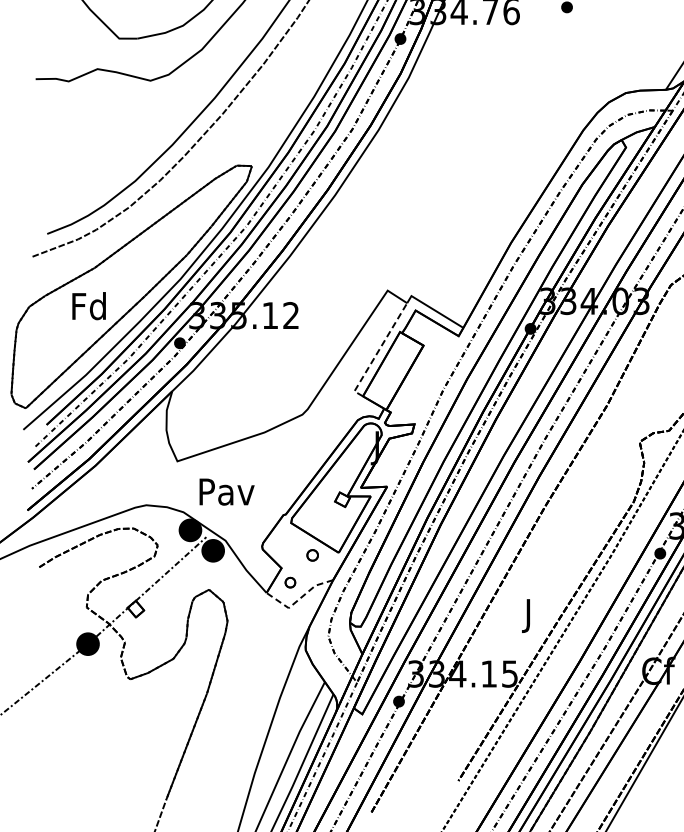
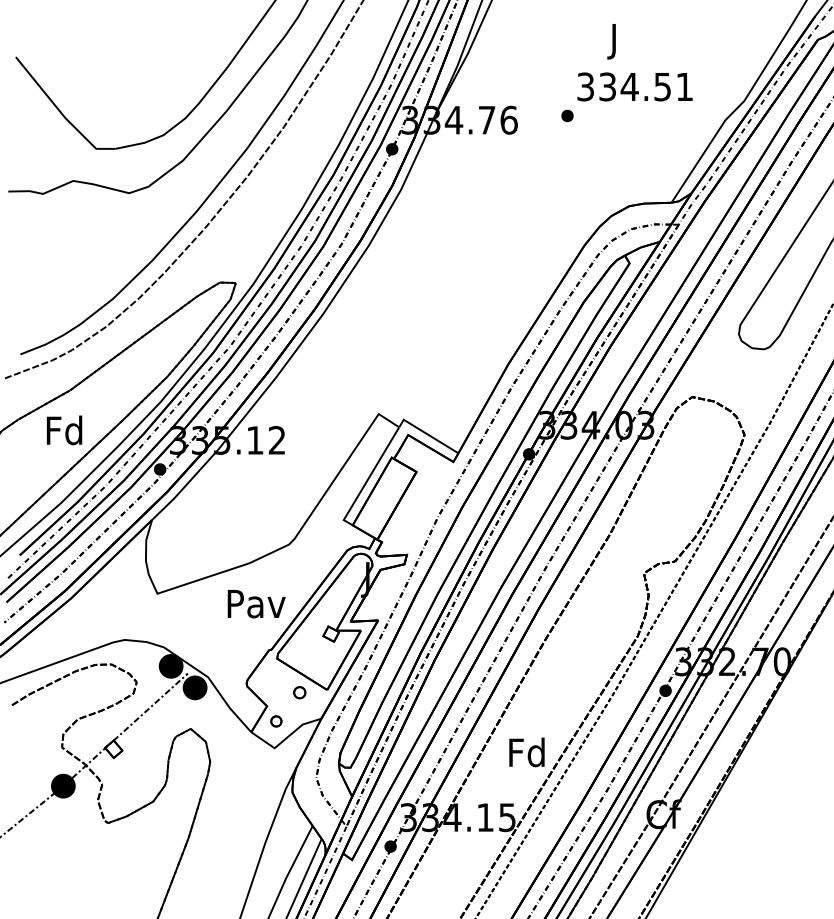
line: (377, 351) -> (368, 478), dashed -> solid
text: (226, 492) -> (256, 604), moved
line: (299, 599) -> (285, 739), dashed -> solid
text: (528, 615) -> (526, 755), J -> Fd

